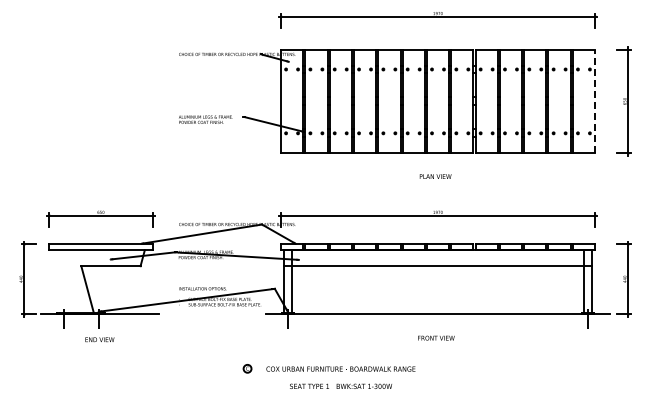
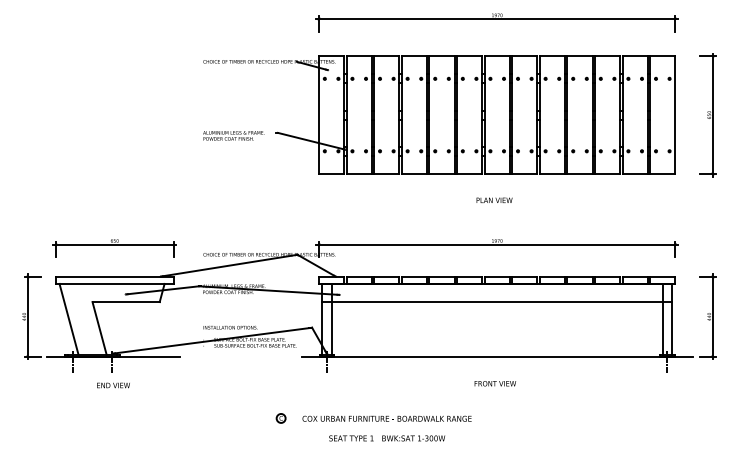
line: (595, 101) -> (675, 115), dashed -> solid
line: (60, 281) -> (68, 319), added

